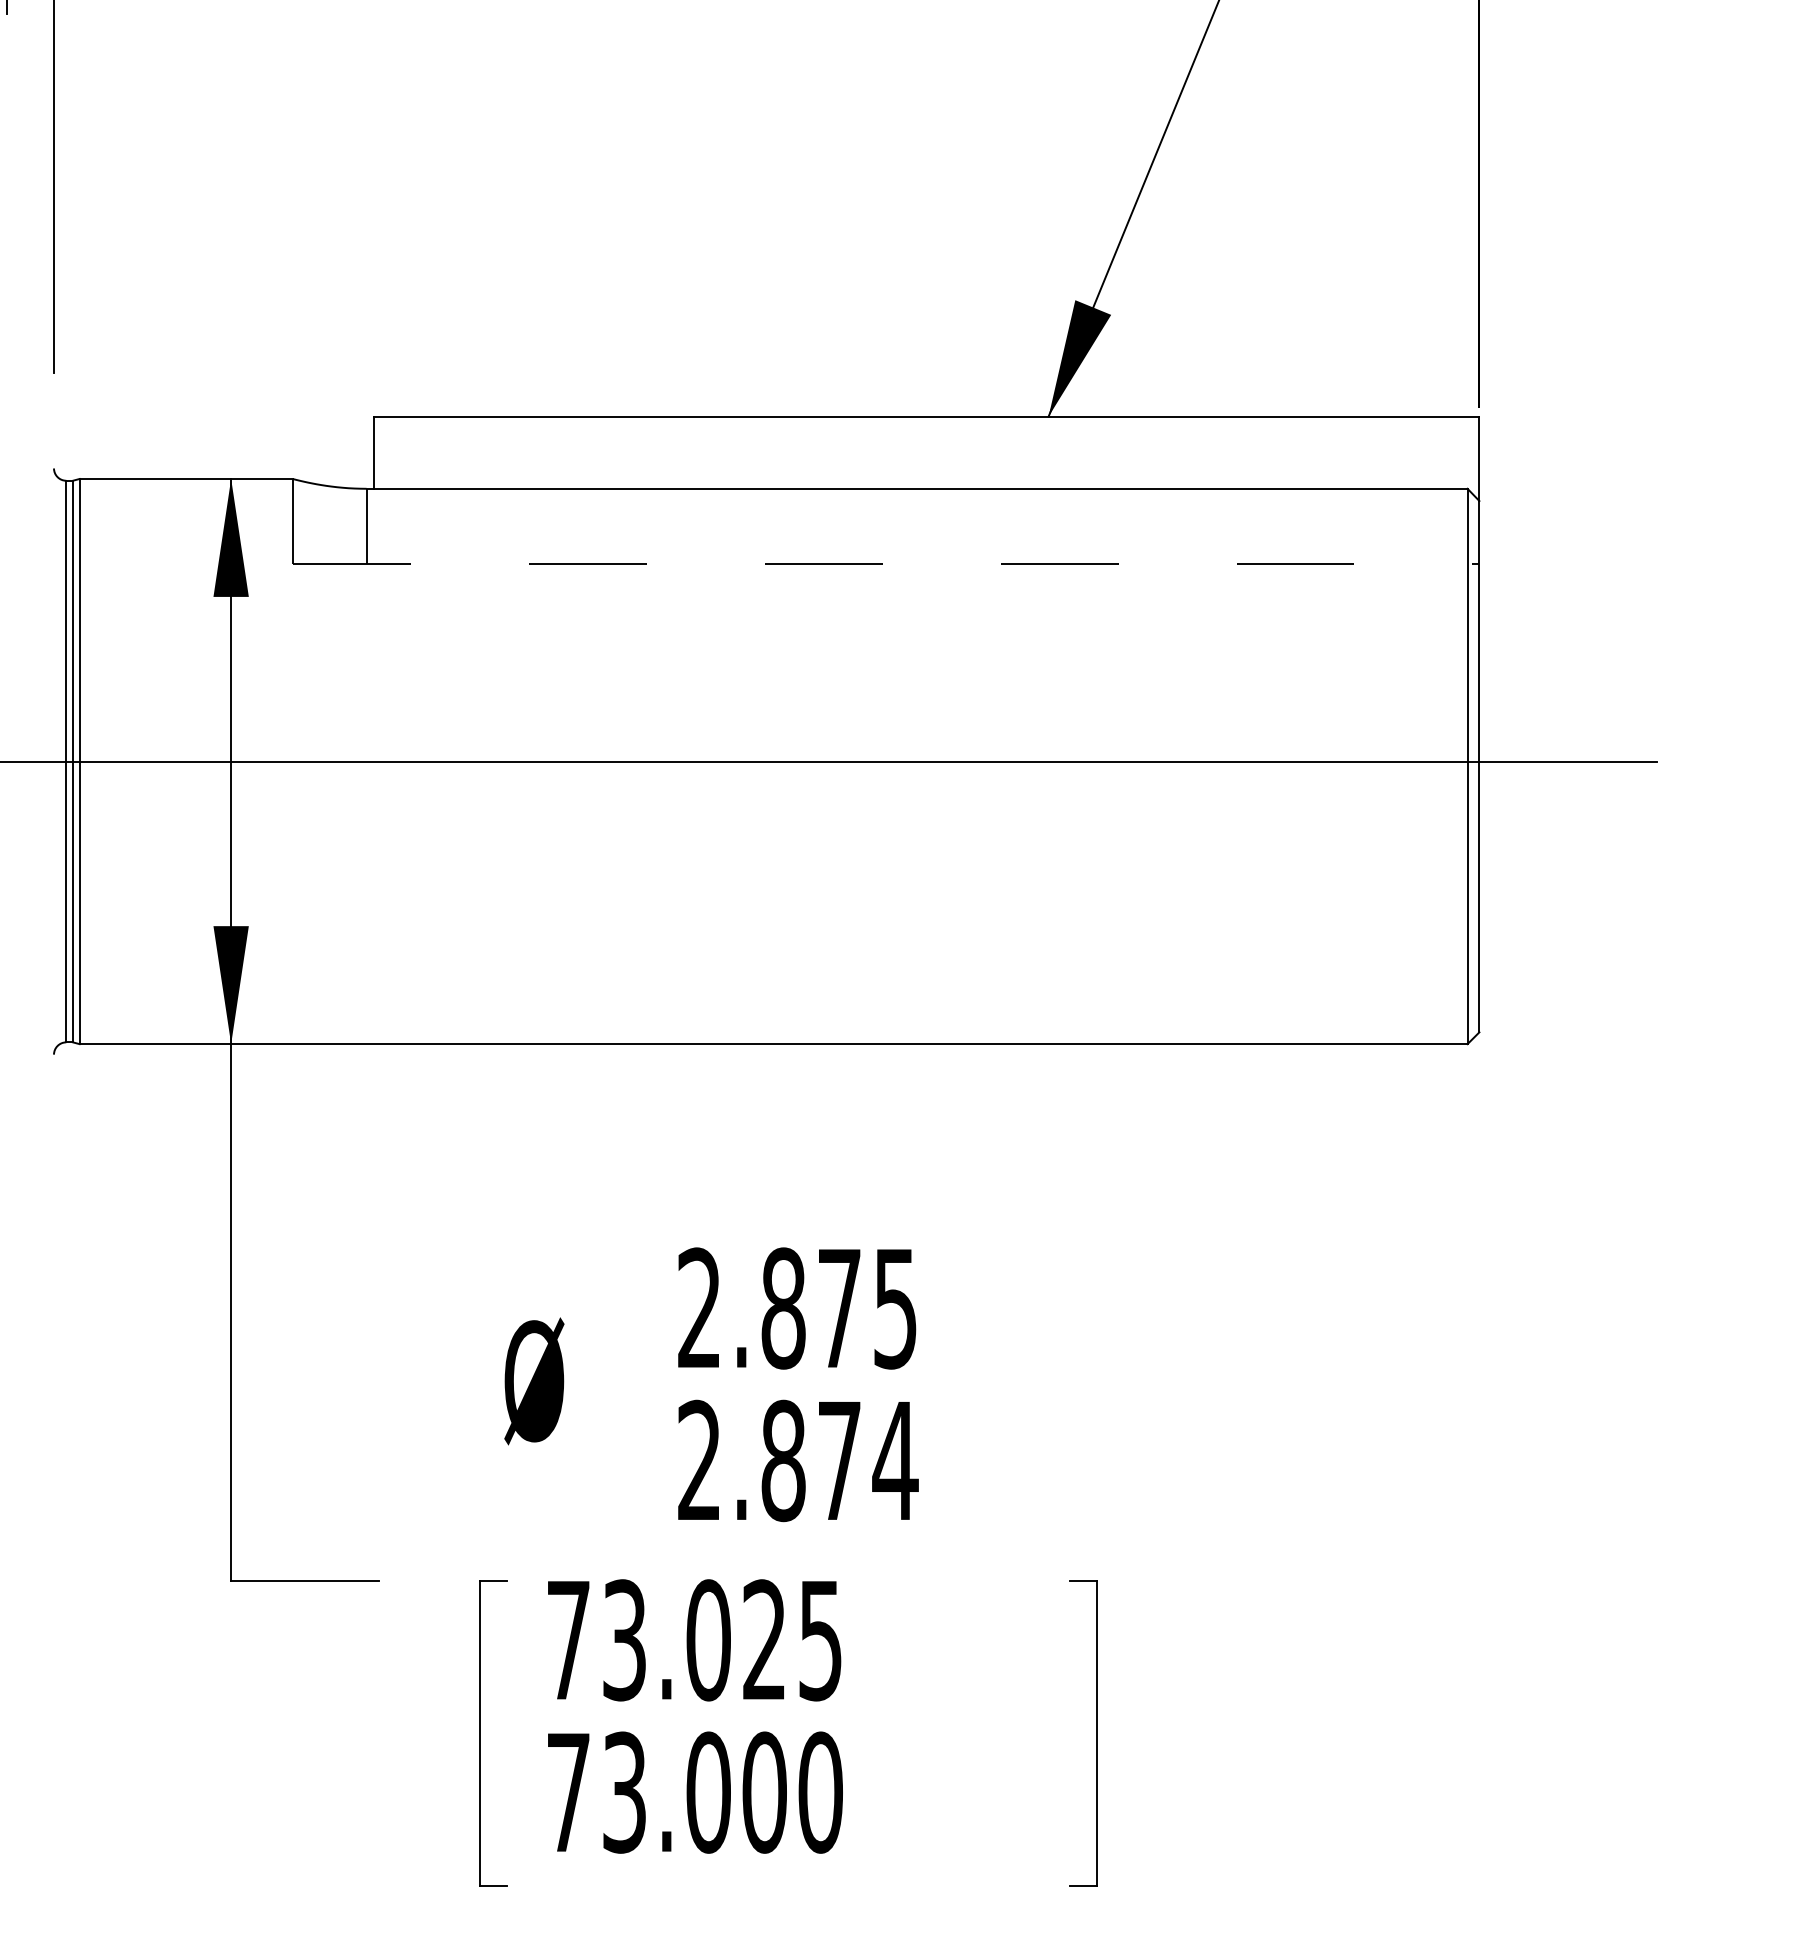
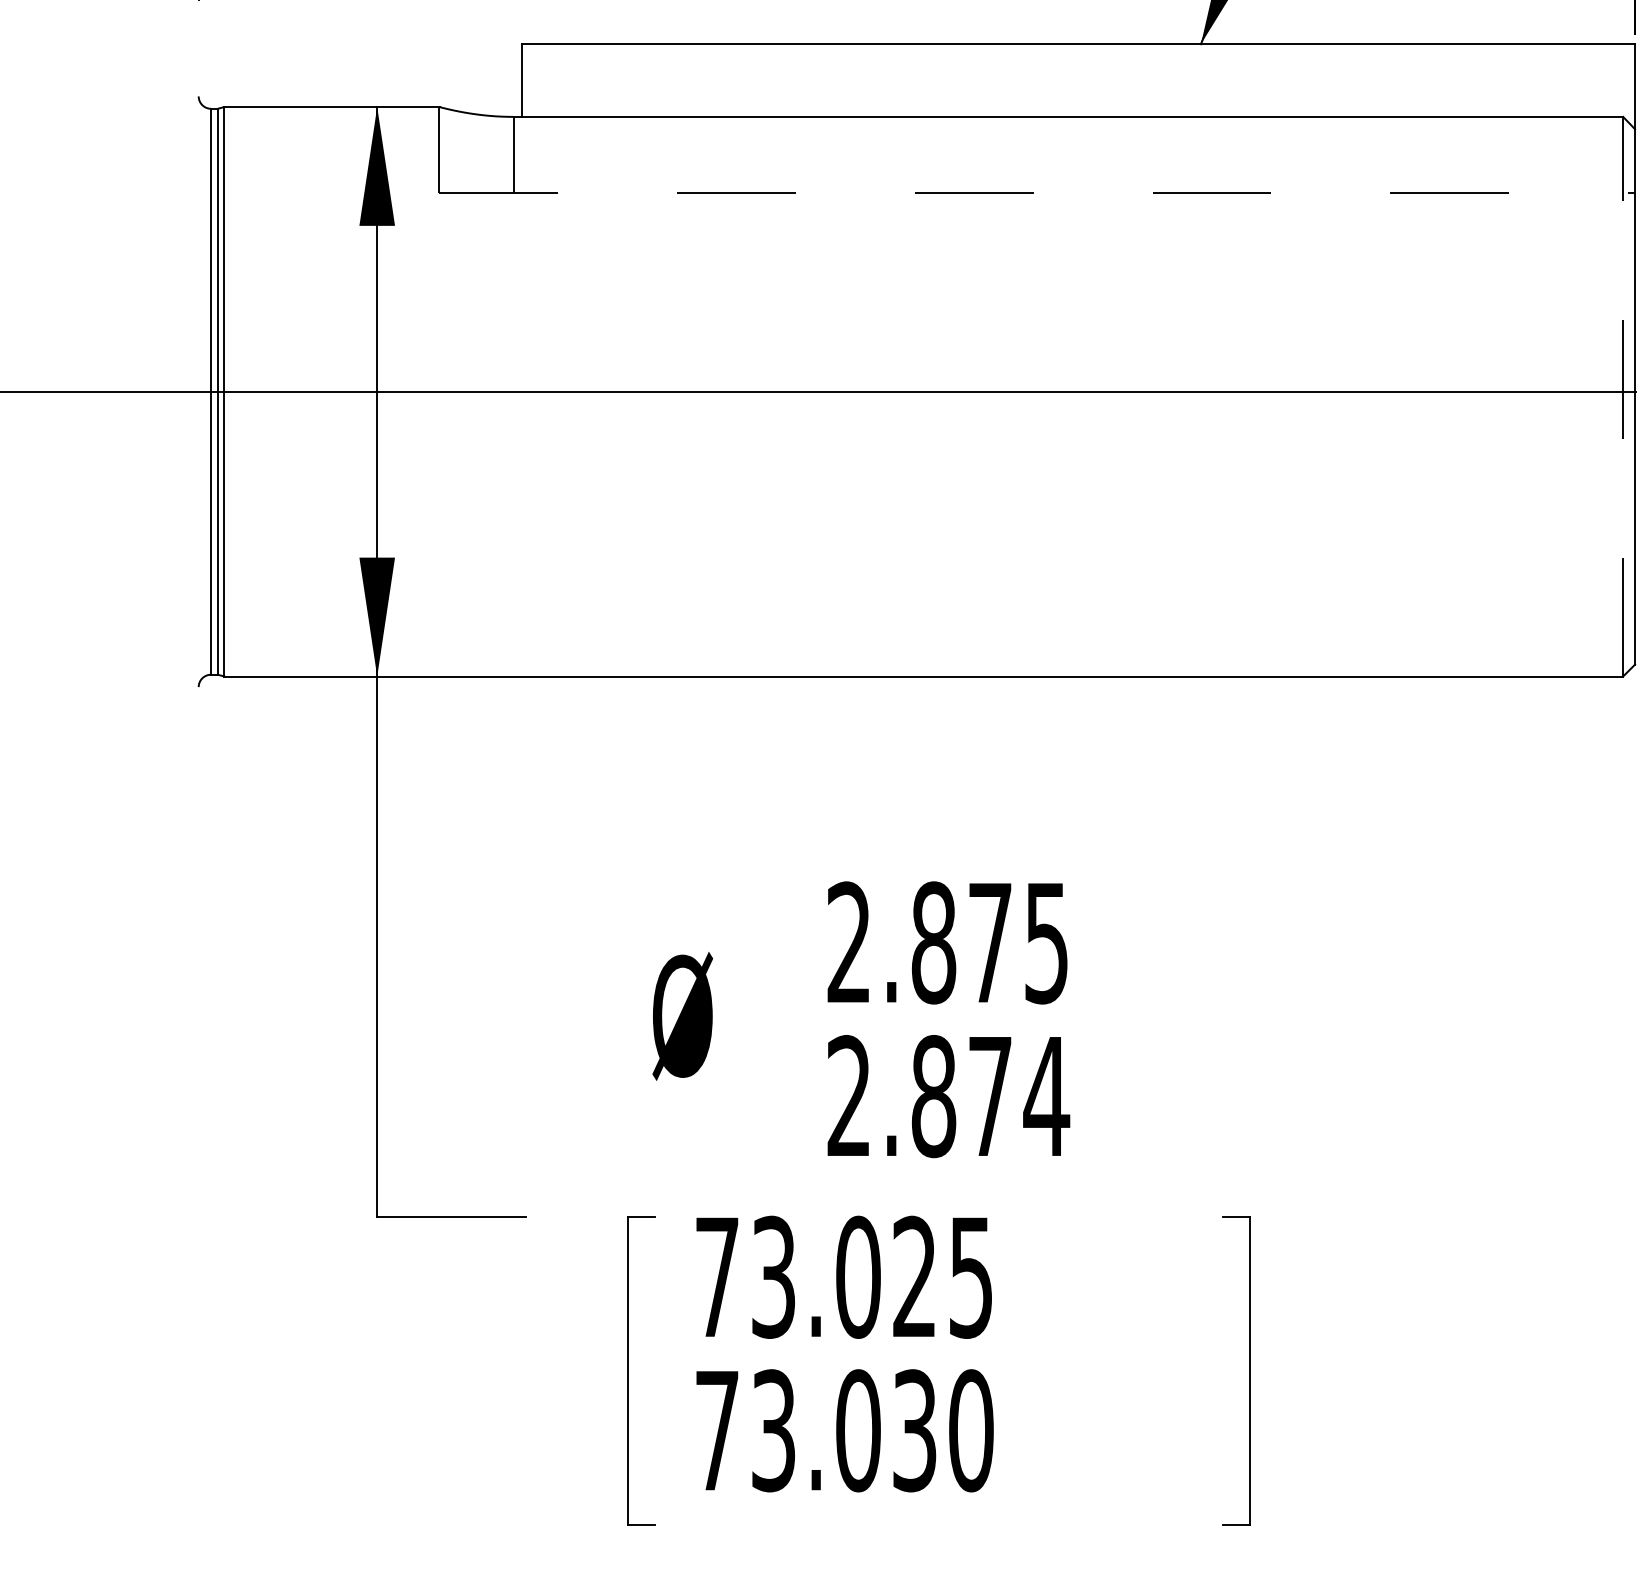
line: (1467, 766) -> (1623, 396), solid -> dashed
text: (764, 1792) -> (914, 1430), 73.000 -> 73.030

